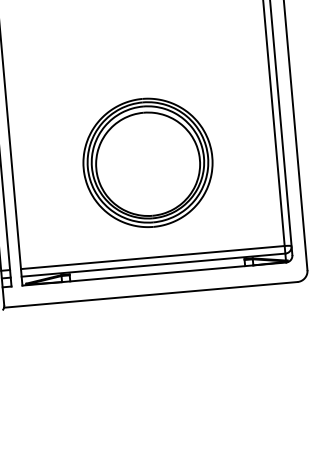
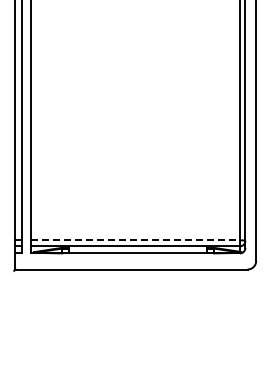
part: (147, 162) -> (137, 165), removed
line: (152, 257) -> (135, 240), solid -> dashed

